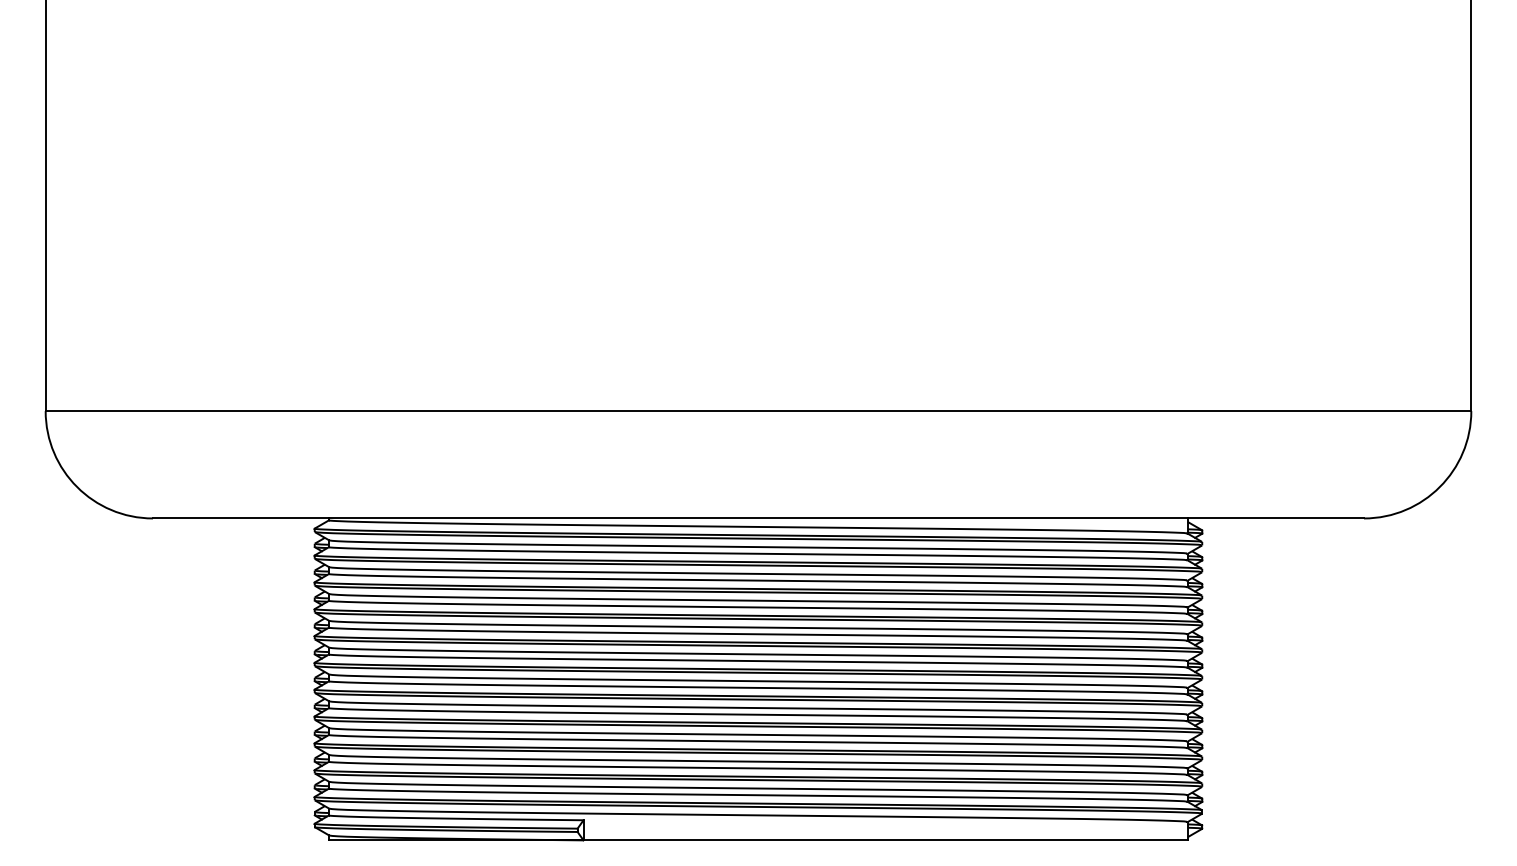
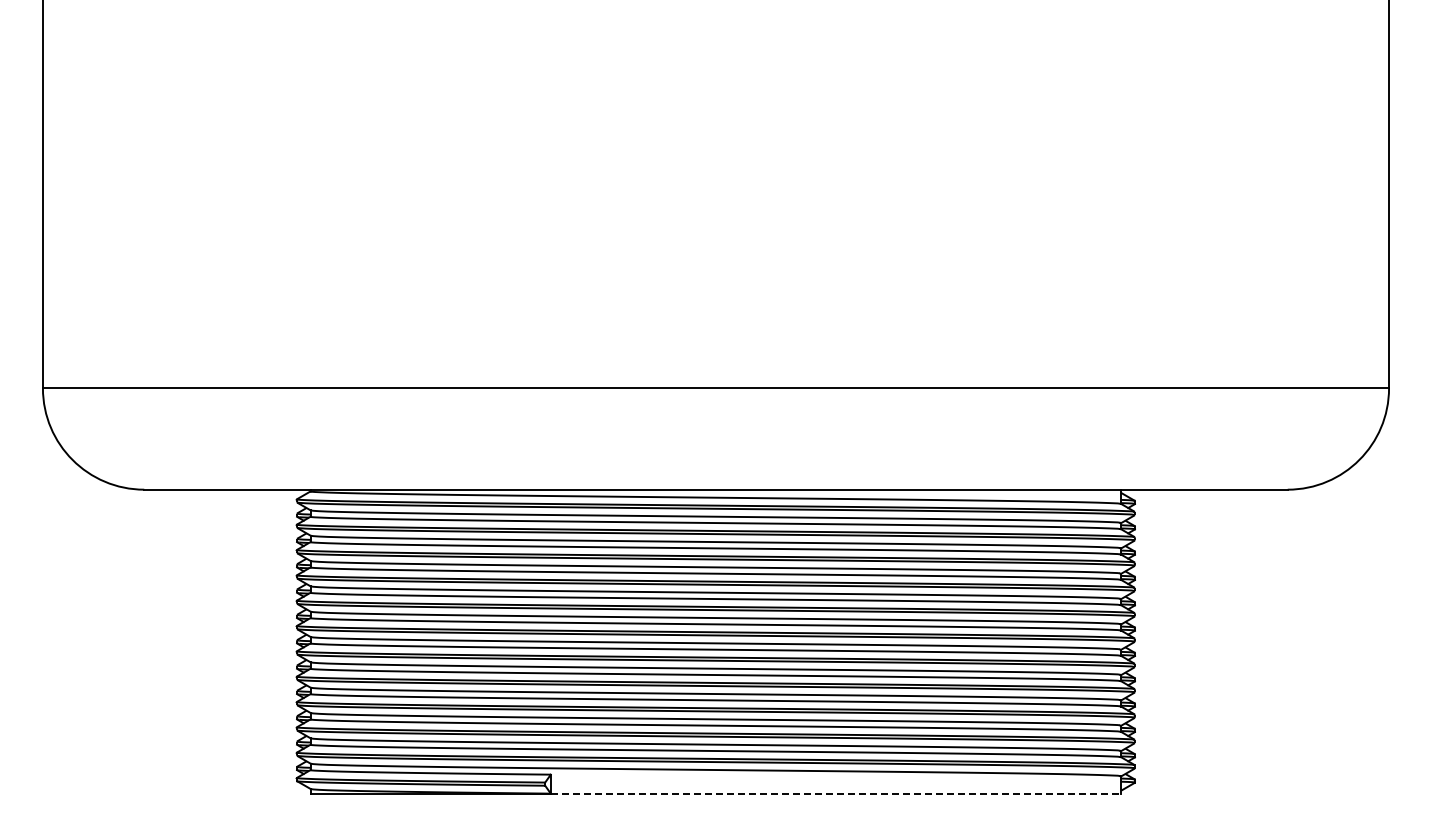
line: (886, 840) -> (836, 793), solid -> dashed

